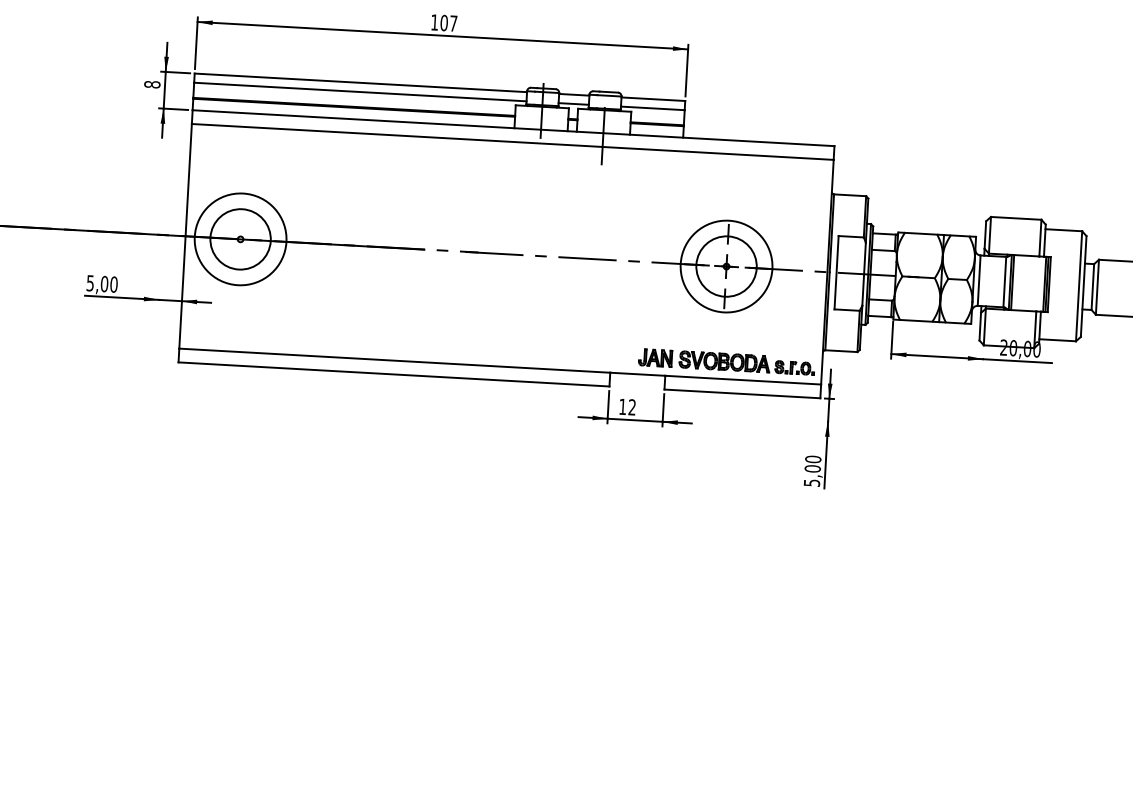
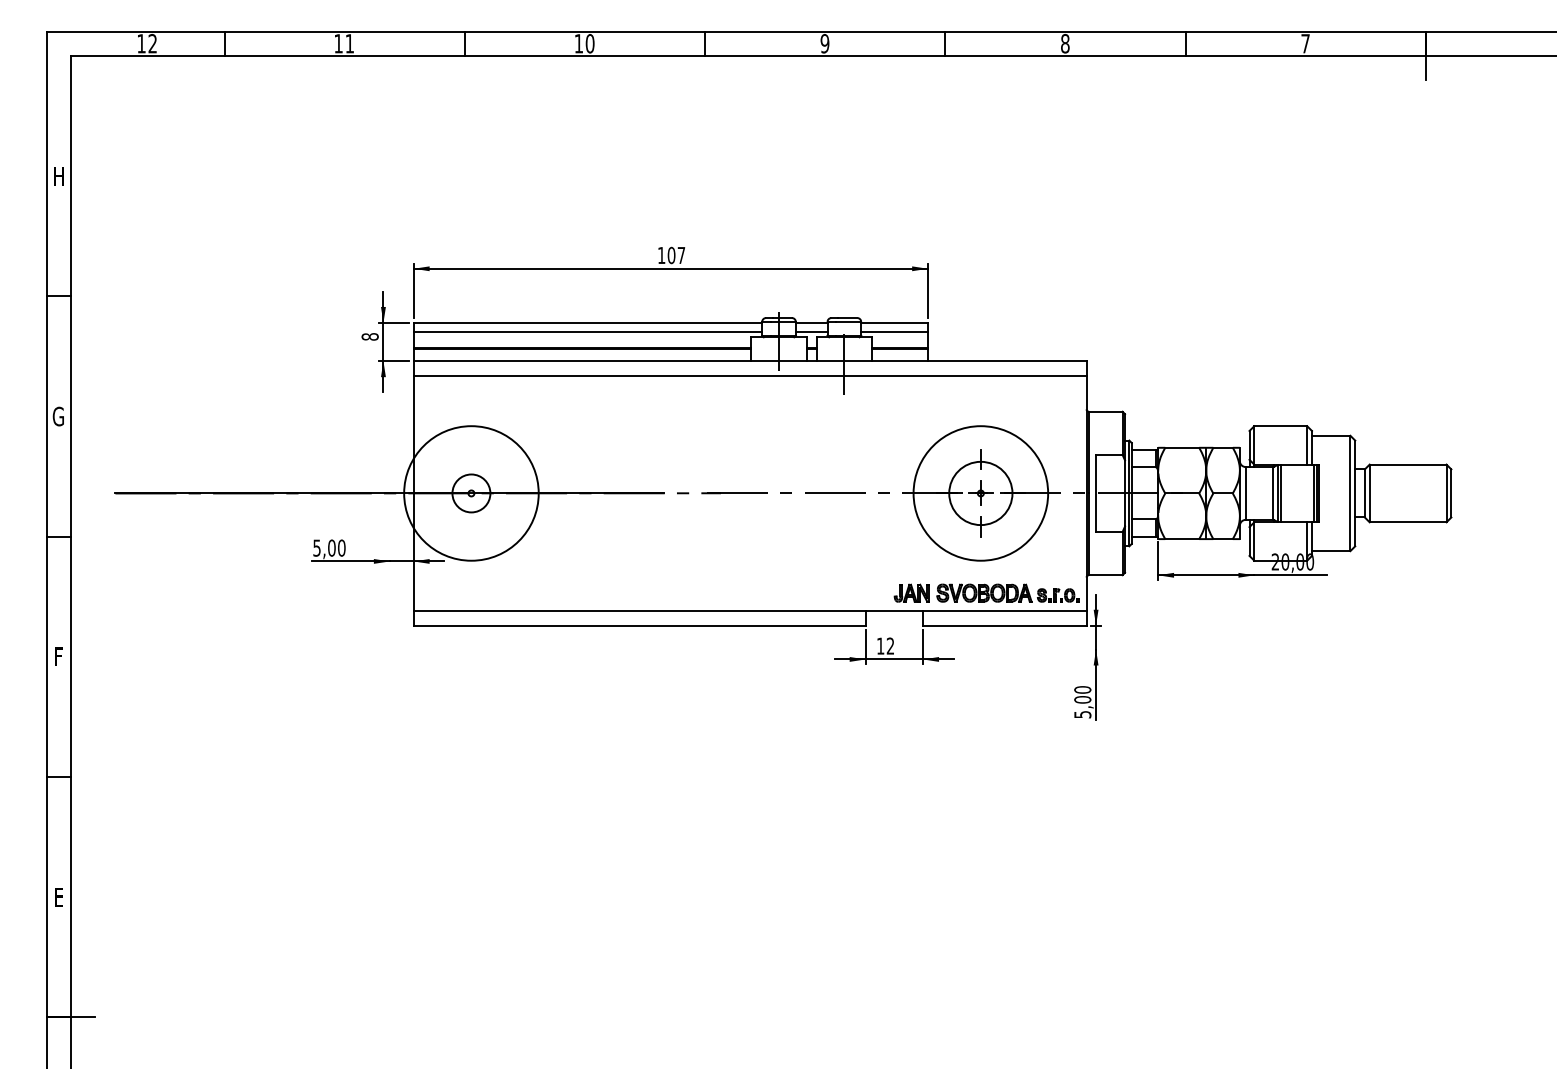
circle: (240, 239) -> (471, 493), size x0.6
circle: (240, 239) -> (471, 493), size x1.4
circle: (726, 266) -> (980, 493), size x1.4

